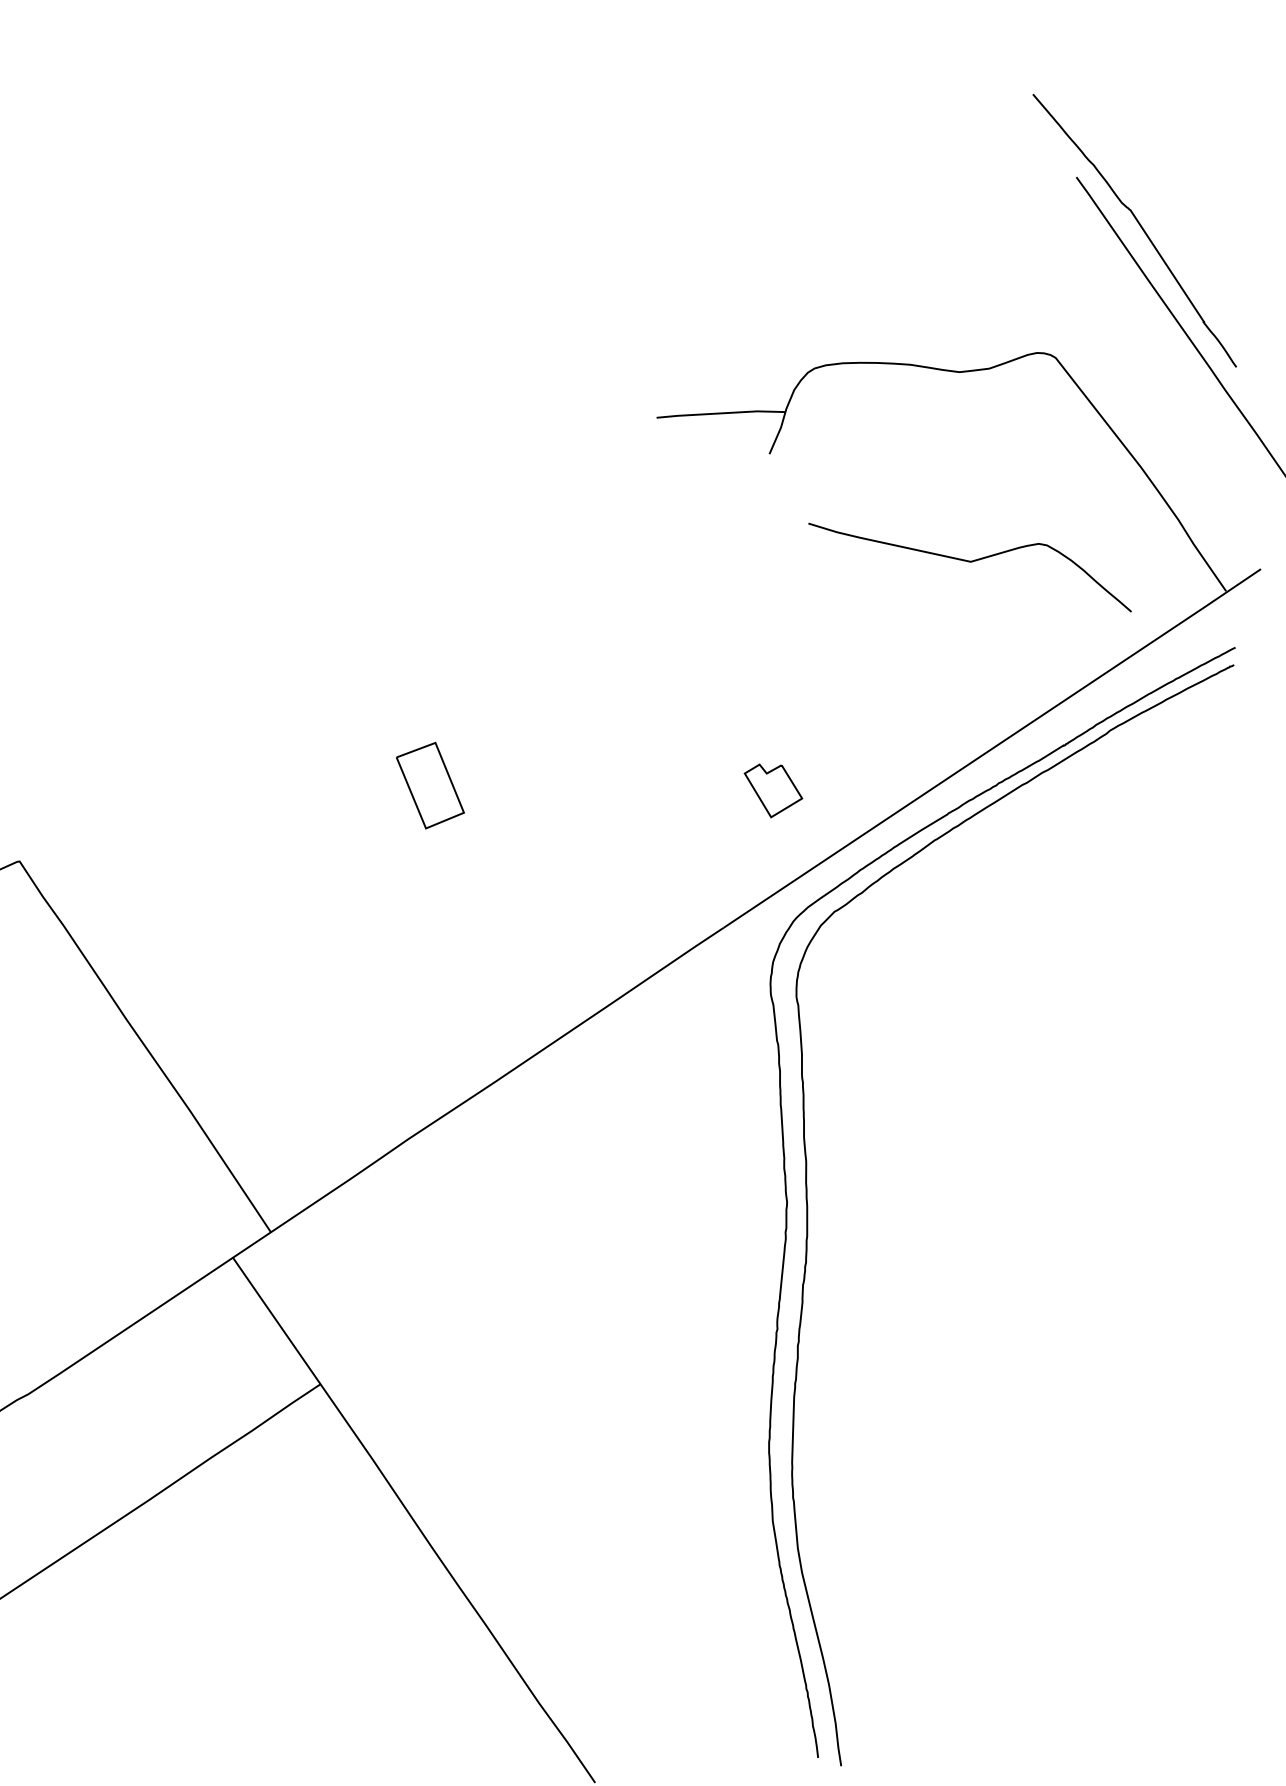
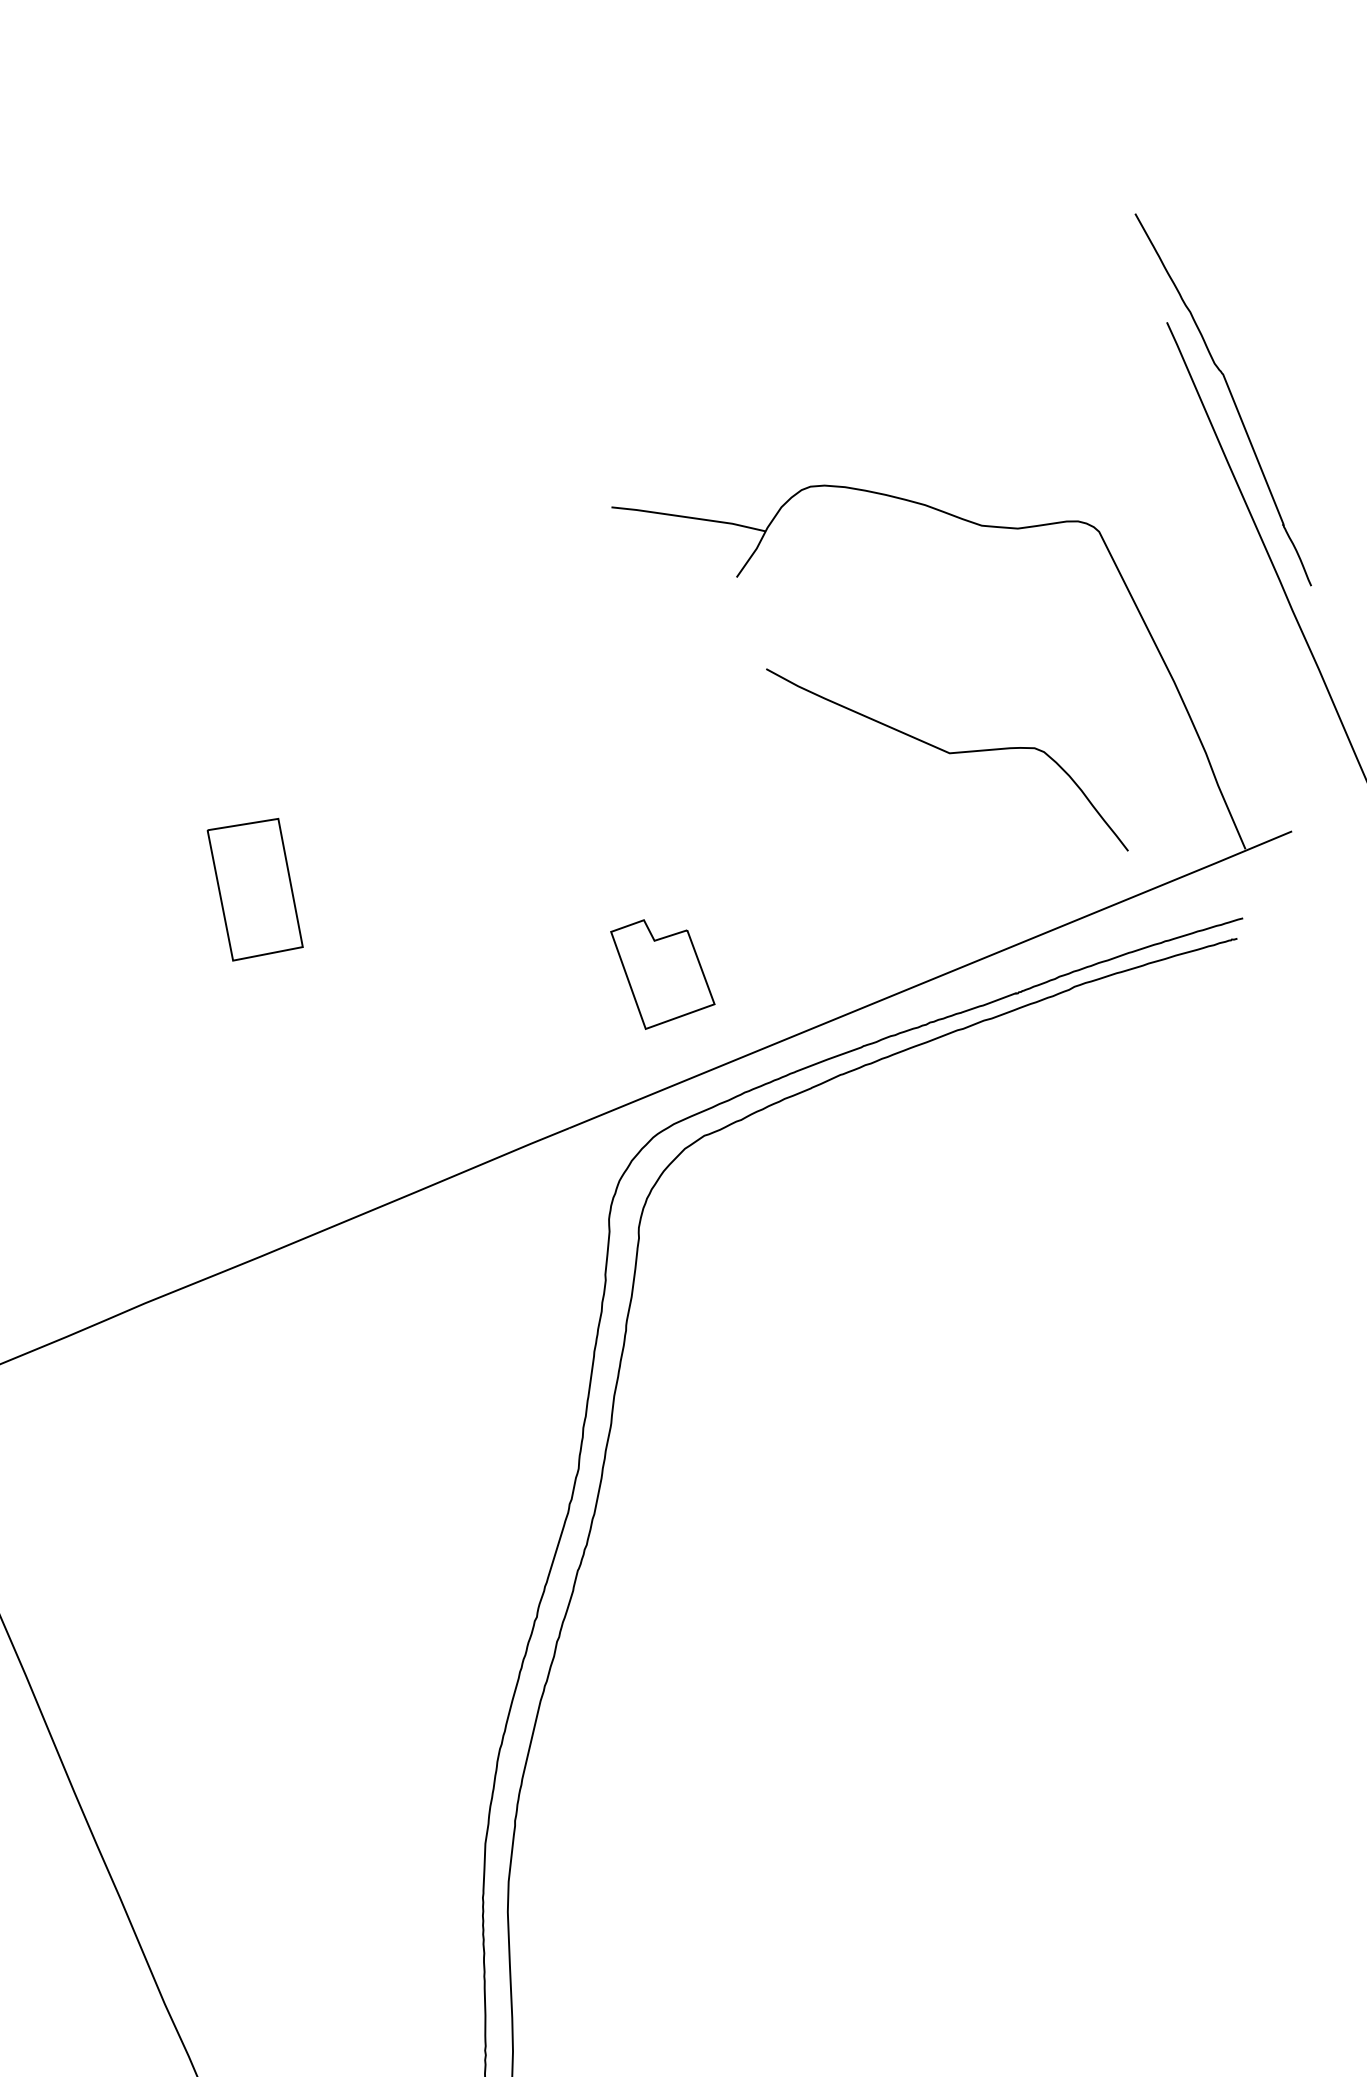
part: (430, 785) -> (255, 889), size x1.43
part: (773, 790) -> (660, 977), size x1.67

